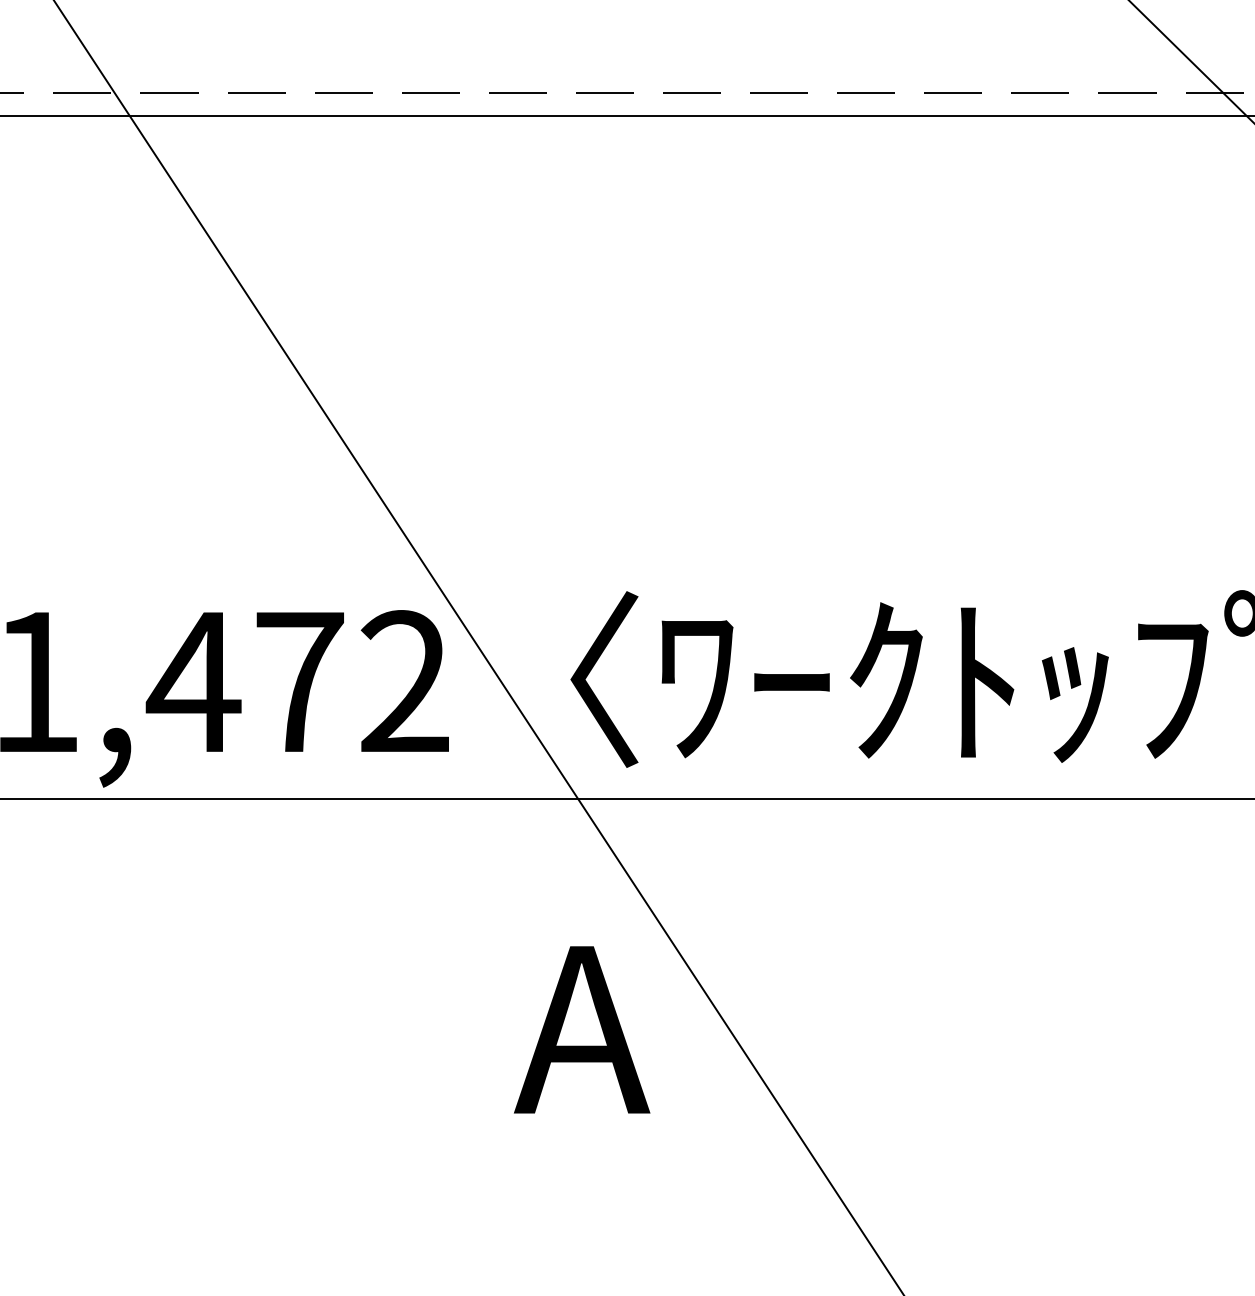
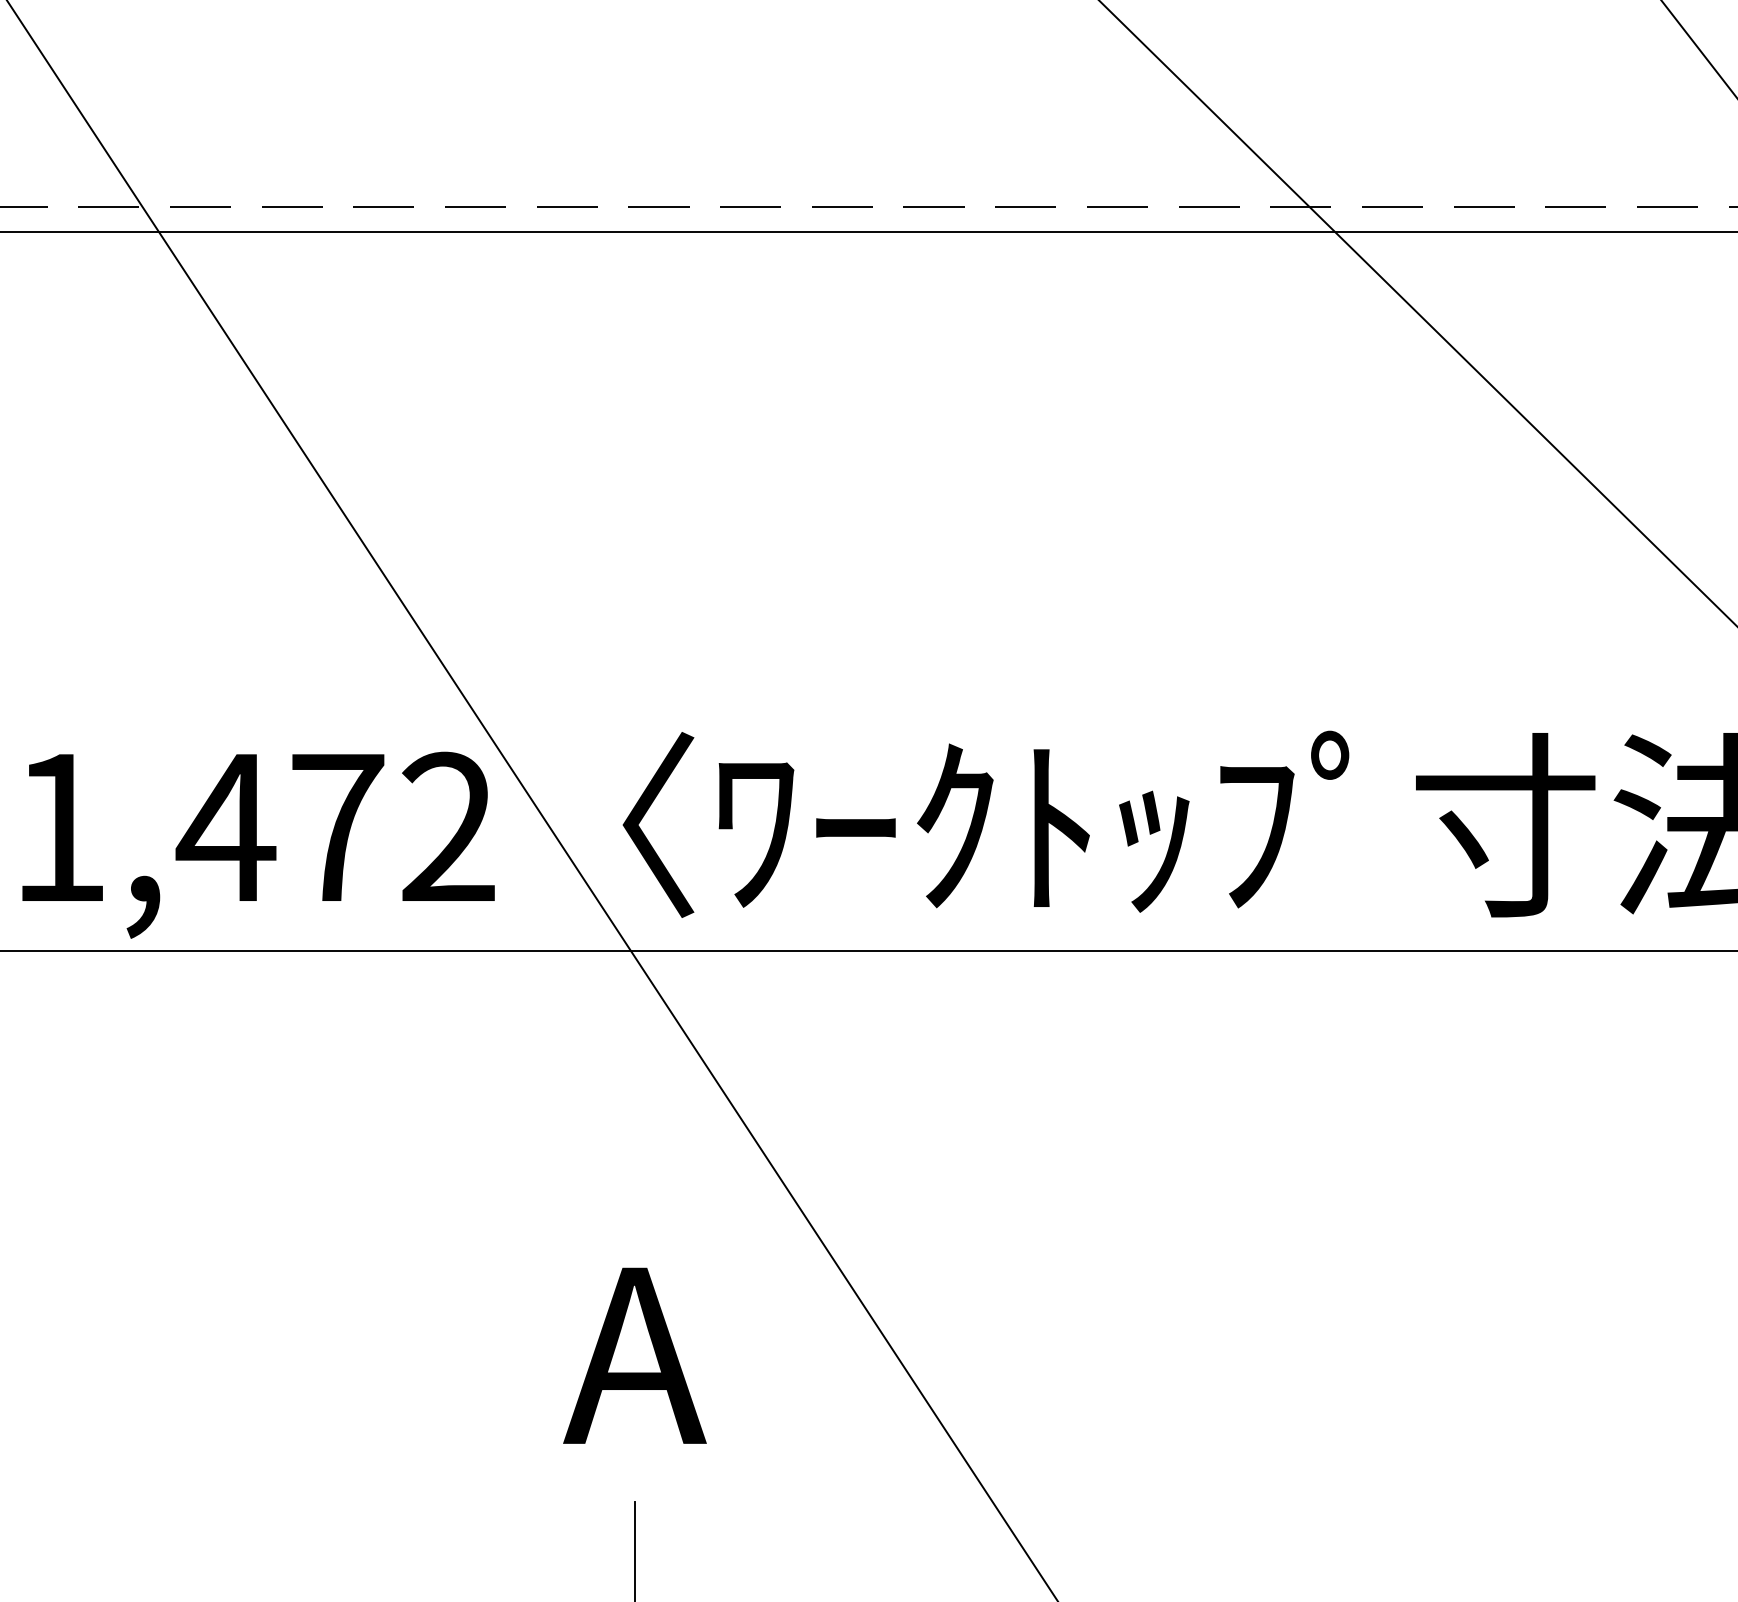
text: (581, 1029) -> (634, 1355), moved

